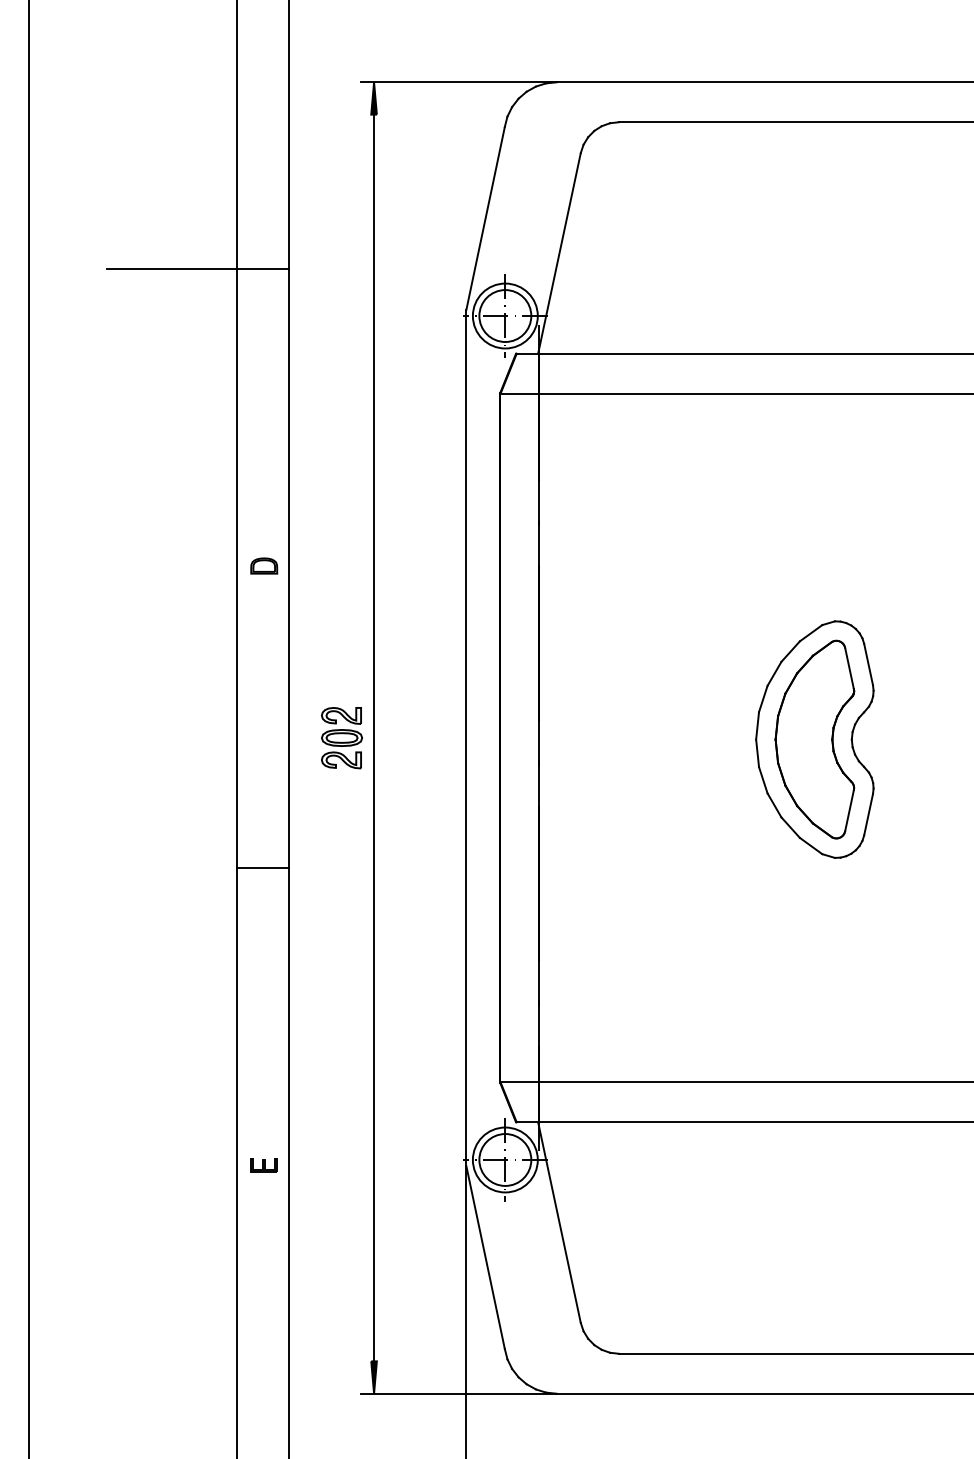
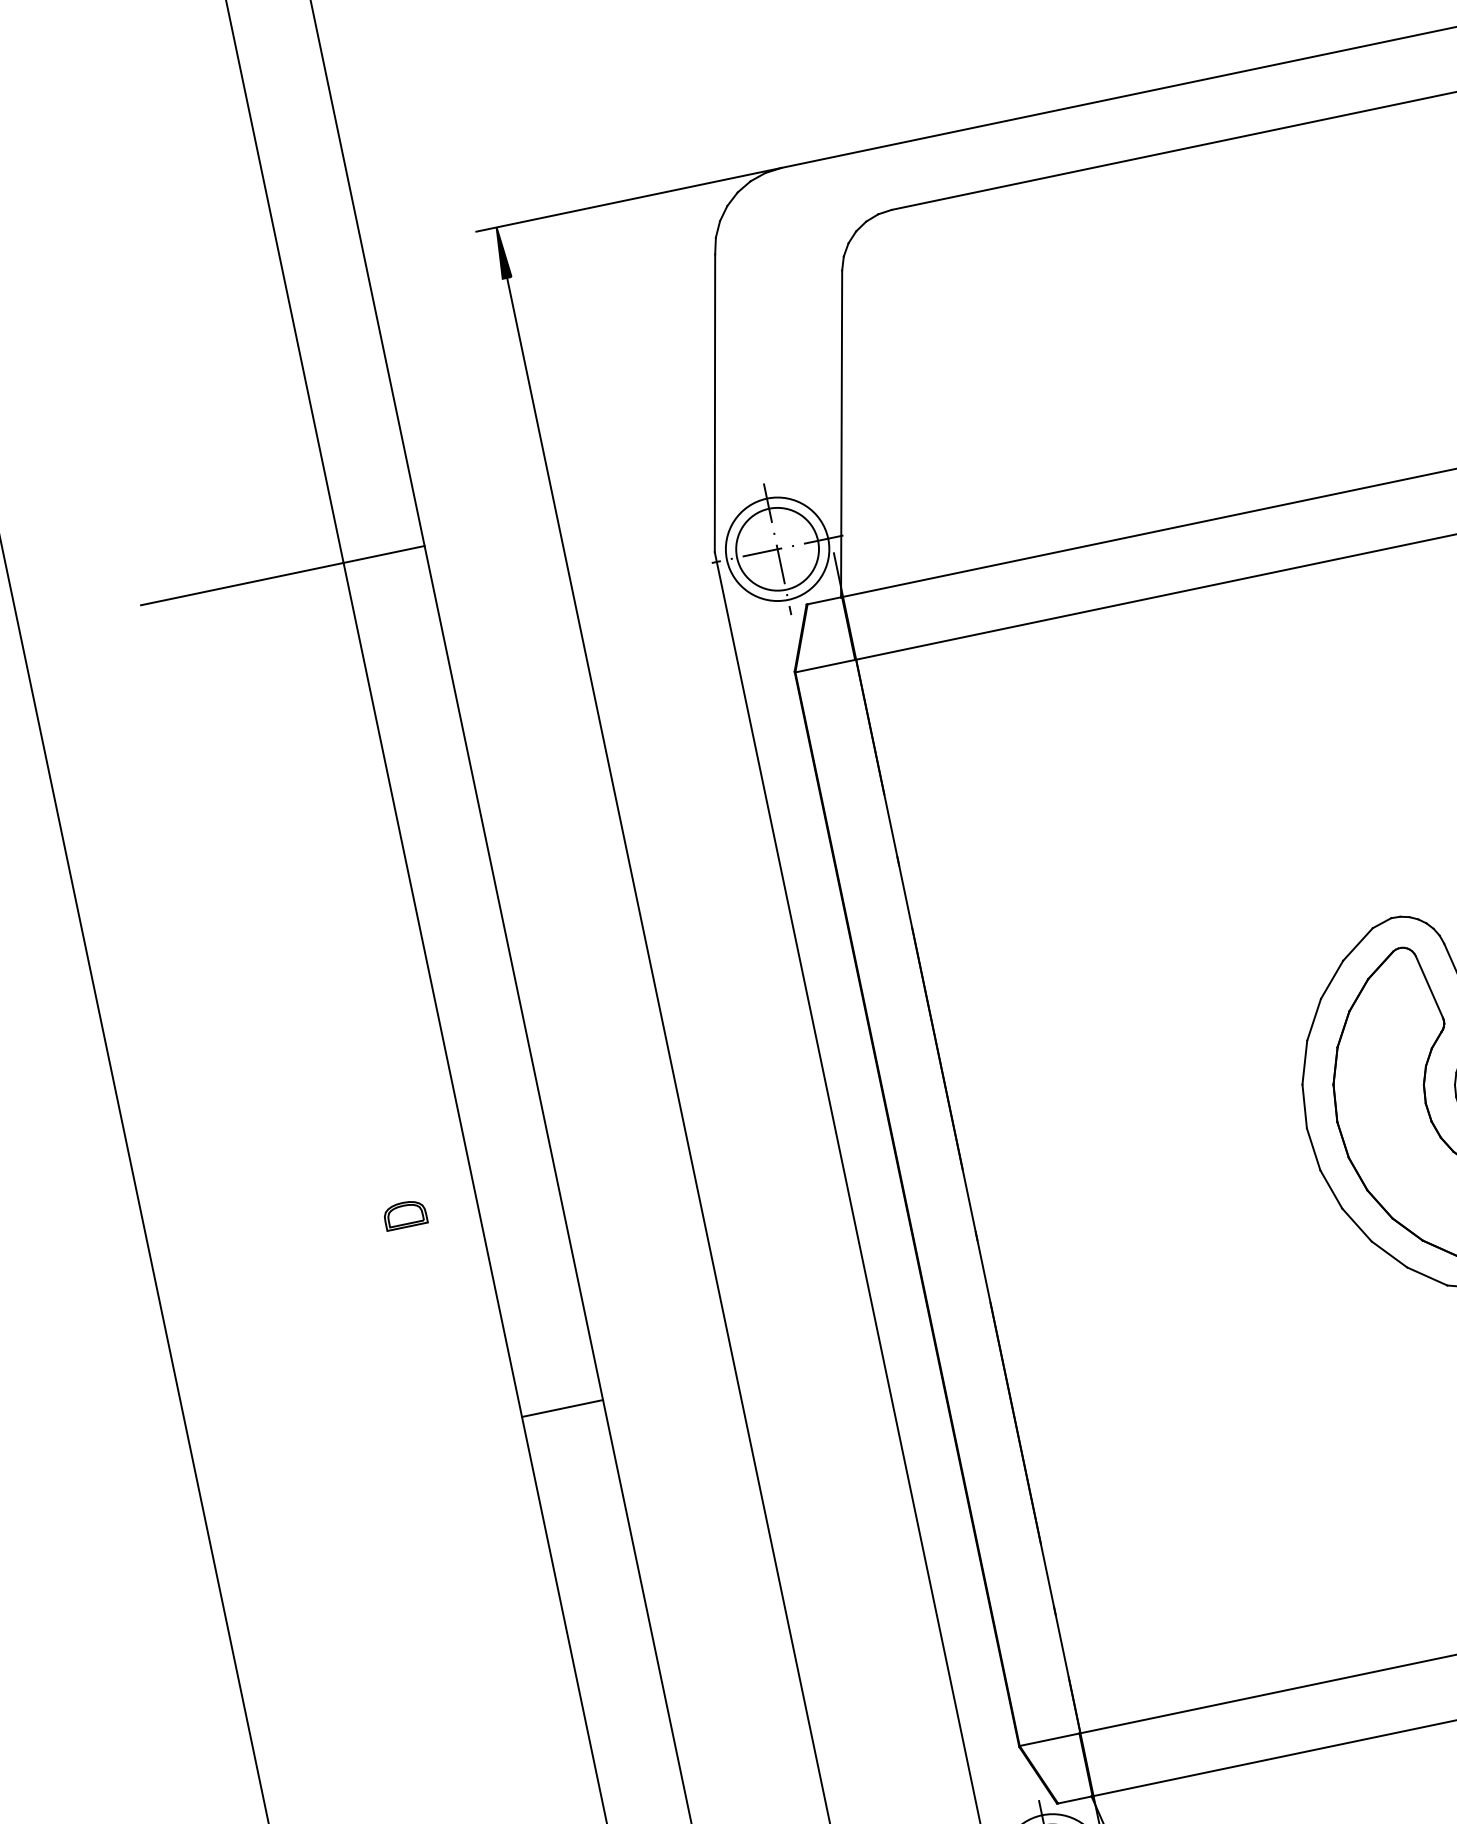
part: (264, 565) -> (405, 1213), moved
part: (341, 738) -> (659, 1261), removed
line: (262, 868) -> (561, 1409), moved

